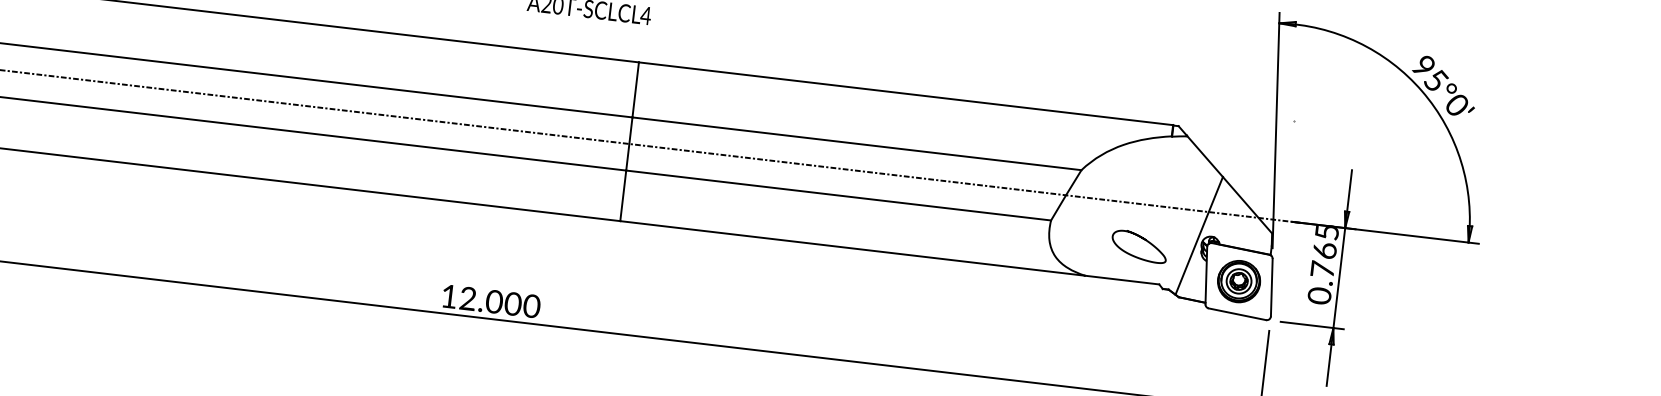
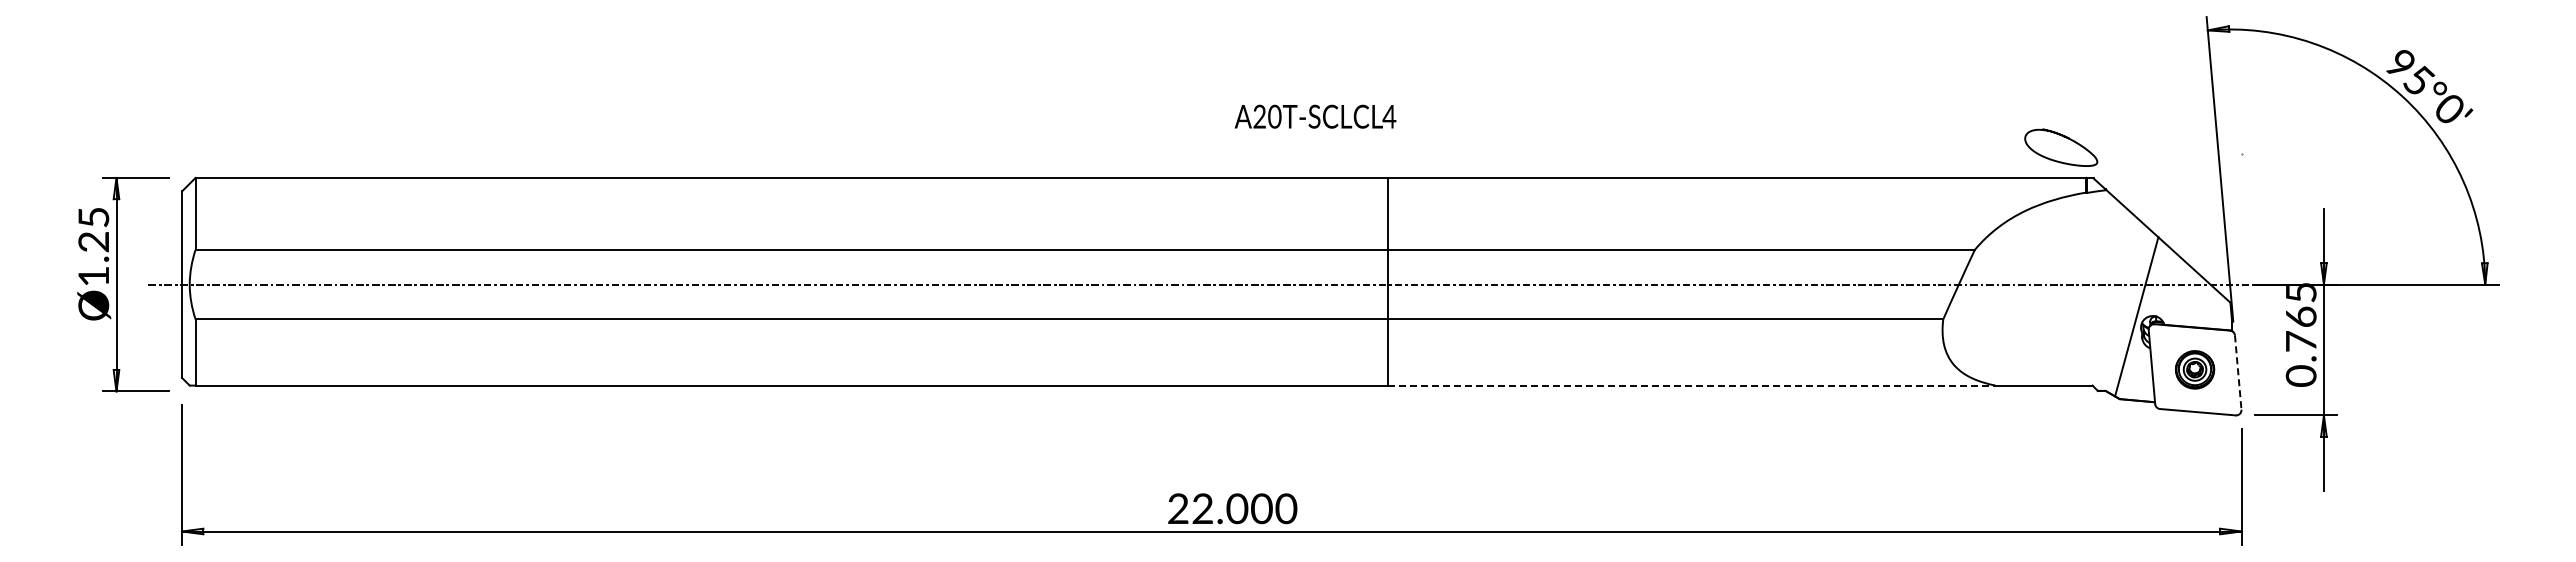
curve: (1142, 238) -> (2063, 137), moved
line: (852, 248) -> (1691, 385), solid -> dashed
part: (1238, 281) -> (2194, 369), size x0.7
line: (1271, 288) -> (2238, 373), solid -> dashed
text: (449, 296) -> (1178, 508), 12.000 -> 22.000

